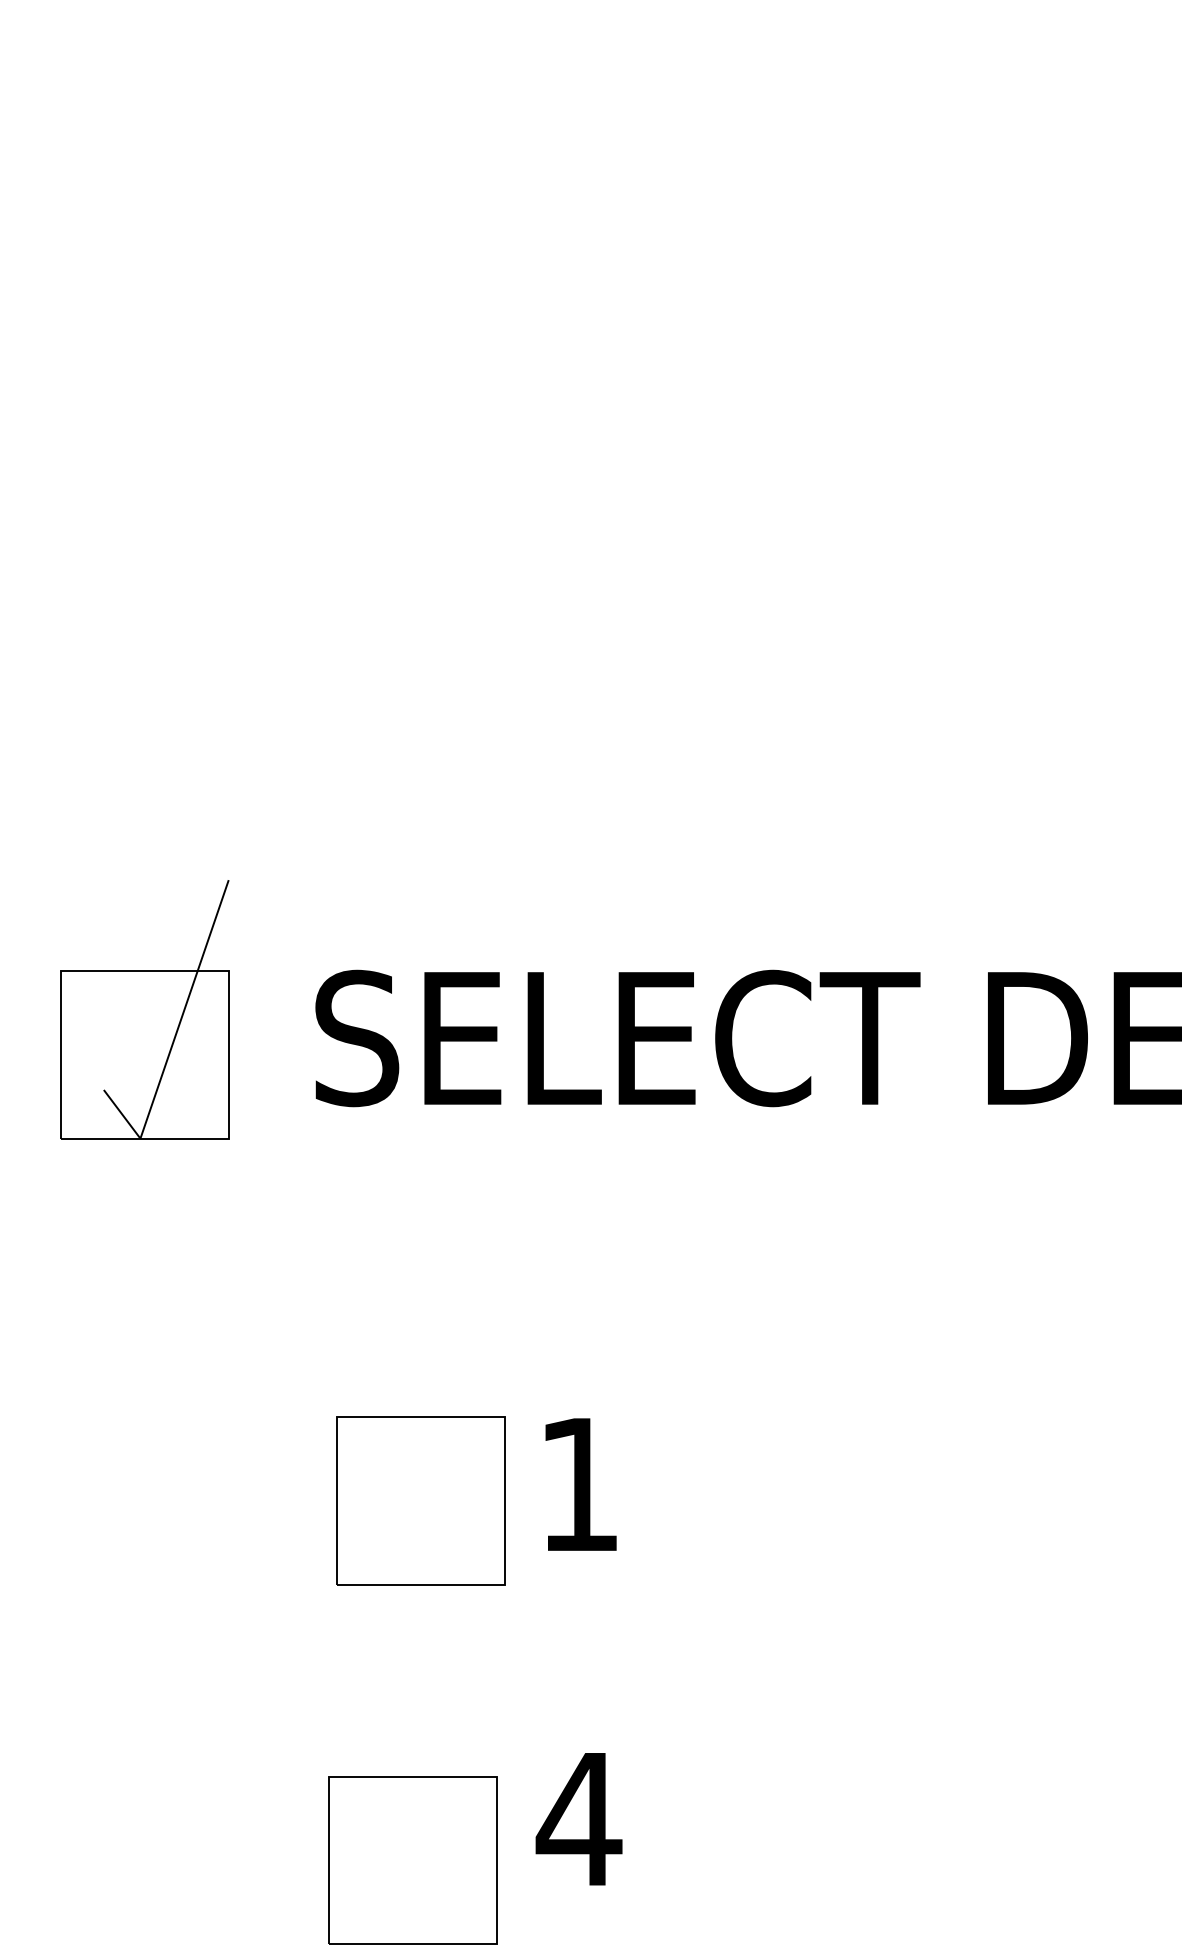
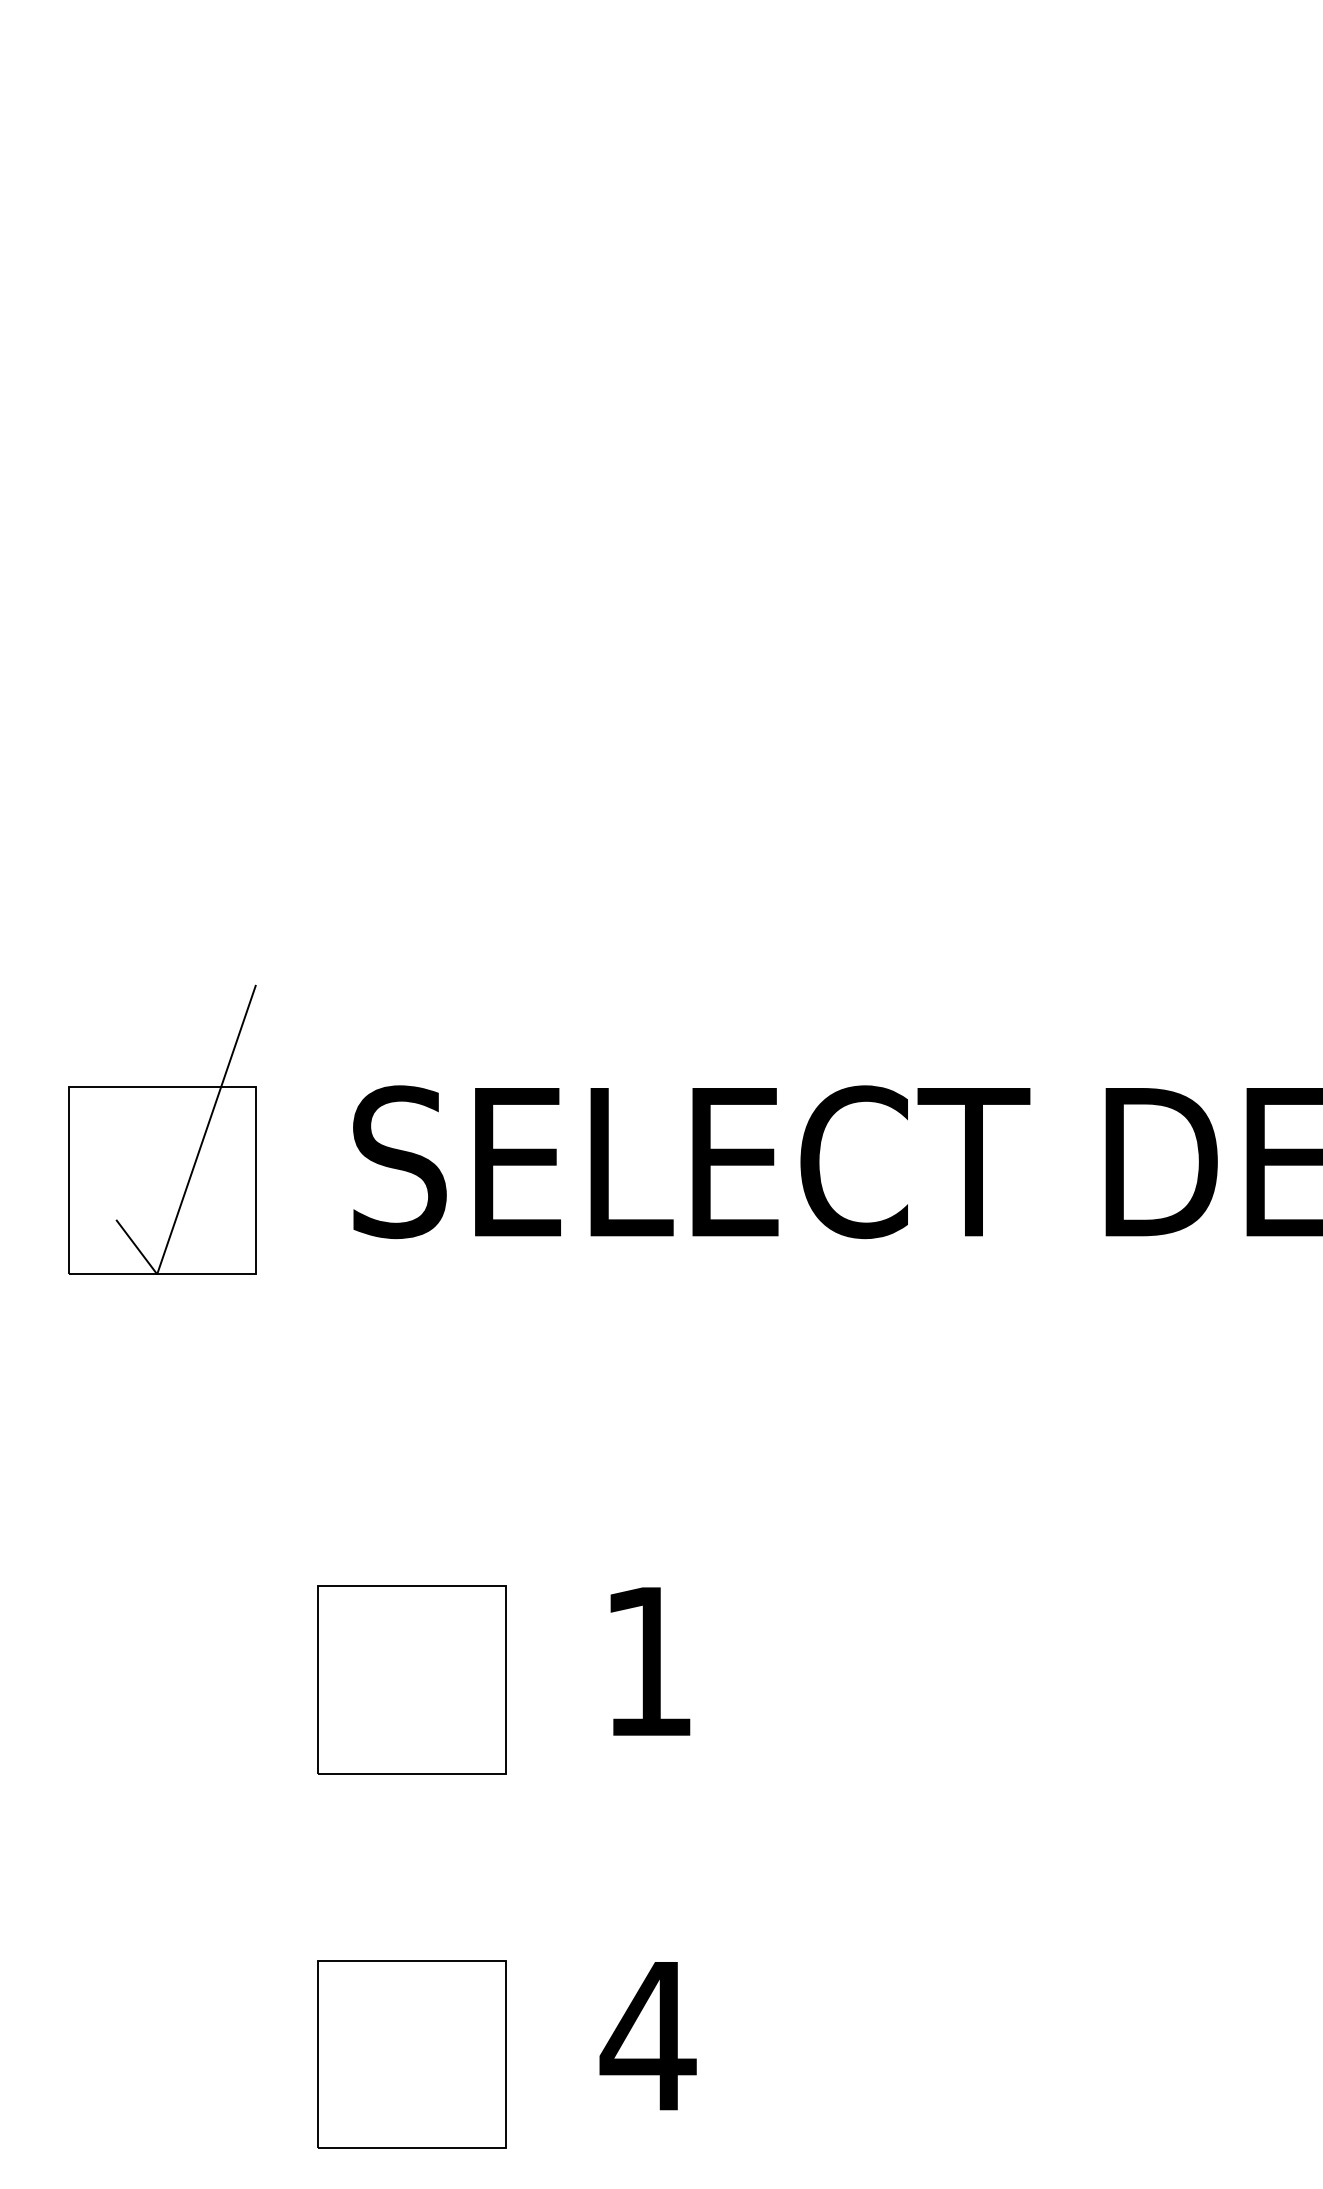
part: (420, 1500) -> (411, 1679), moved
part: (412, 1860) -> (411, 2054), moved

